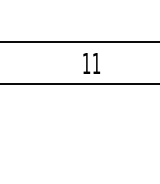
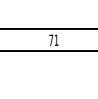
text: (87, 61) -> (51, 39), 11 -> 71

